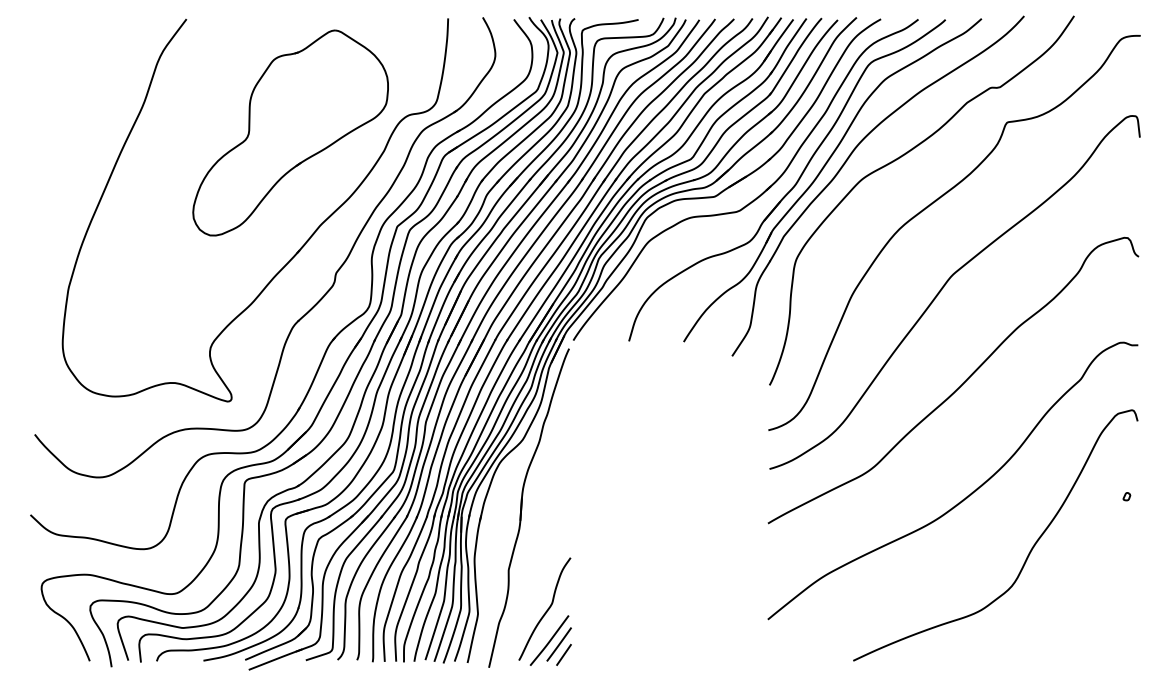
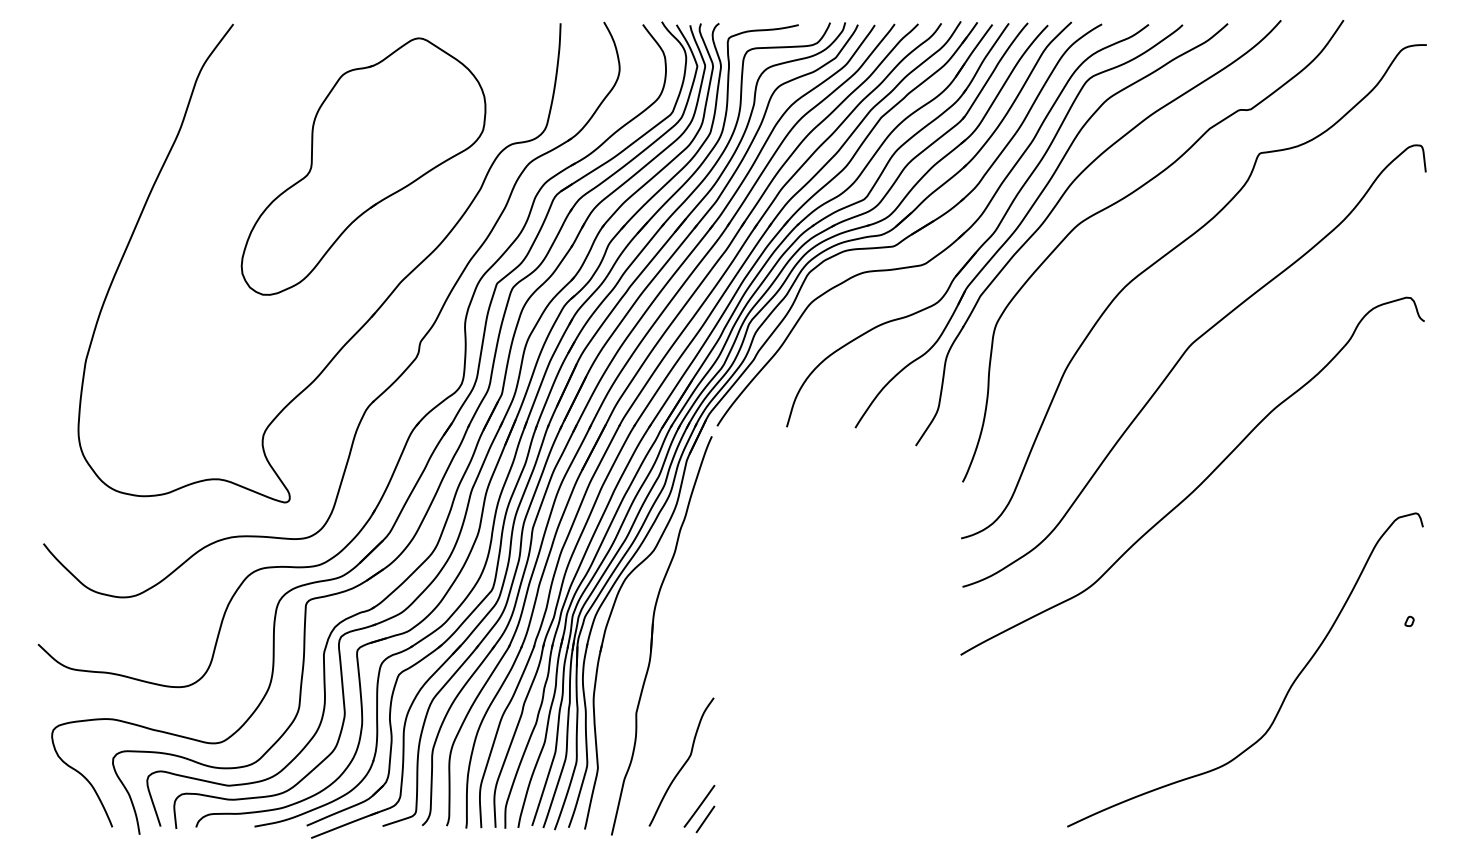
curve: (965, 497) -> (1207, 622), removed
line: (549, 640) -> (687, 801), removed

